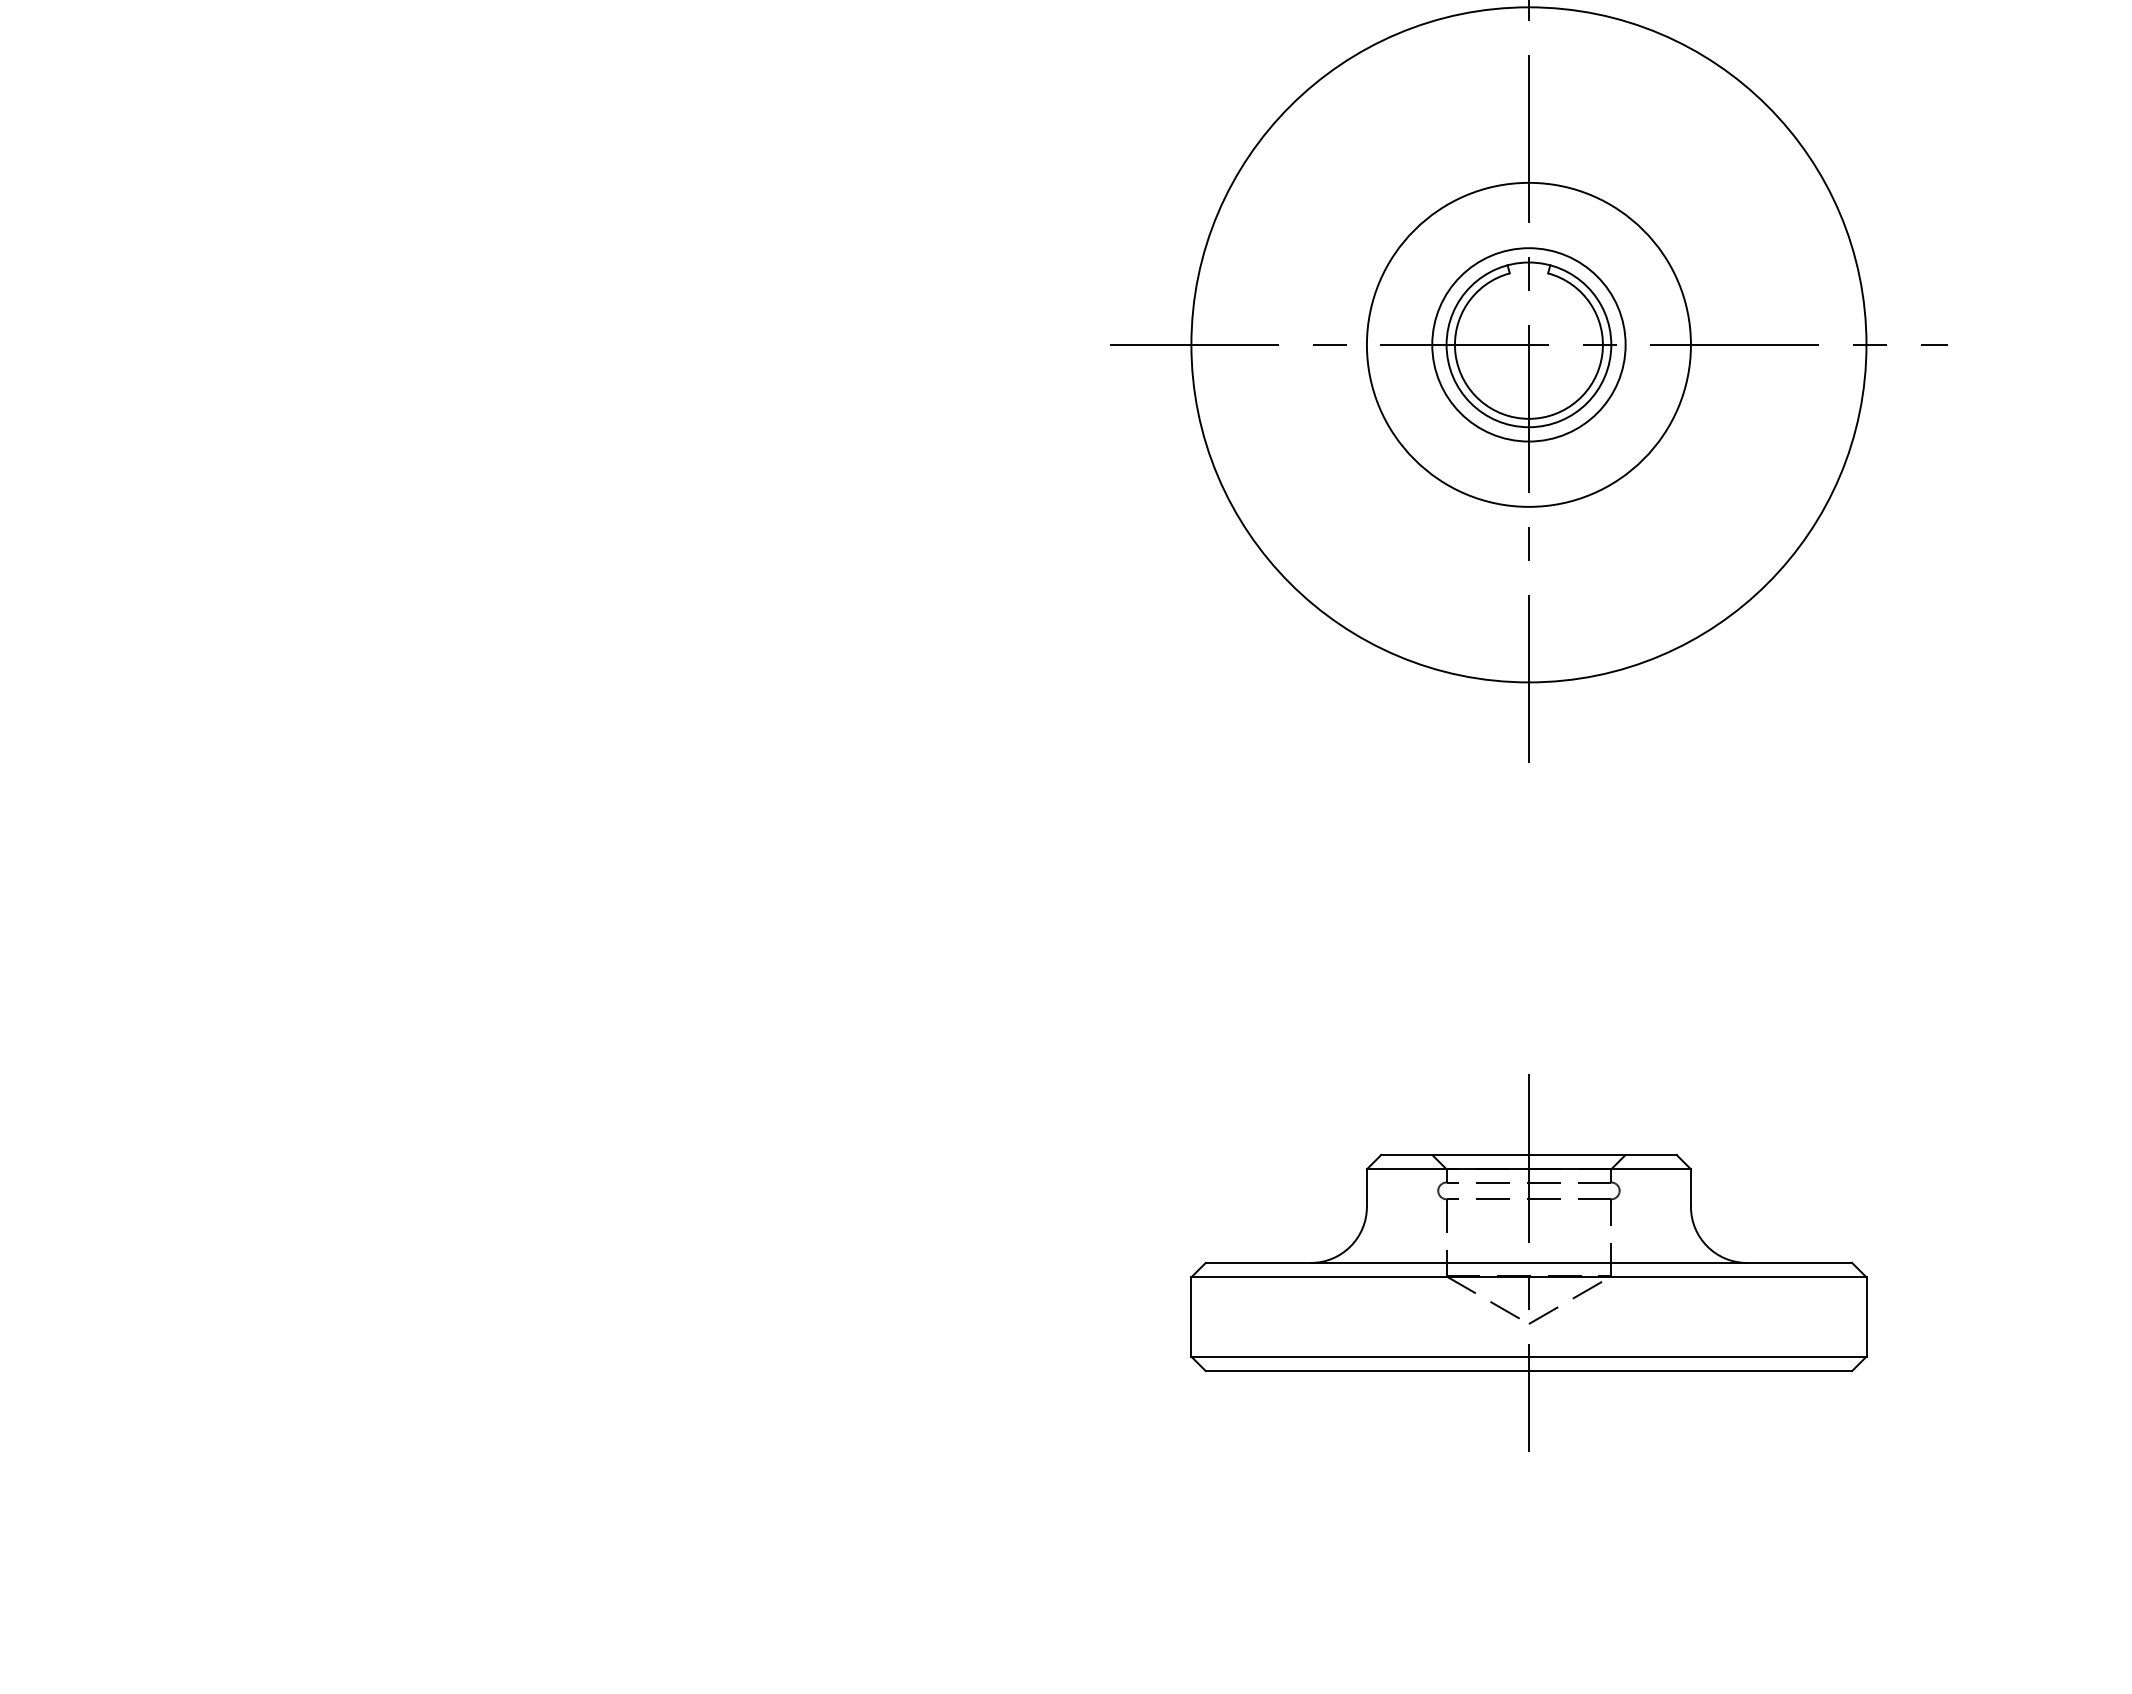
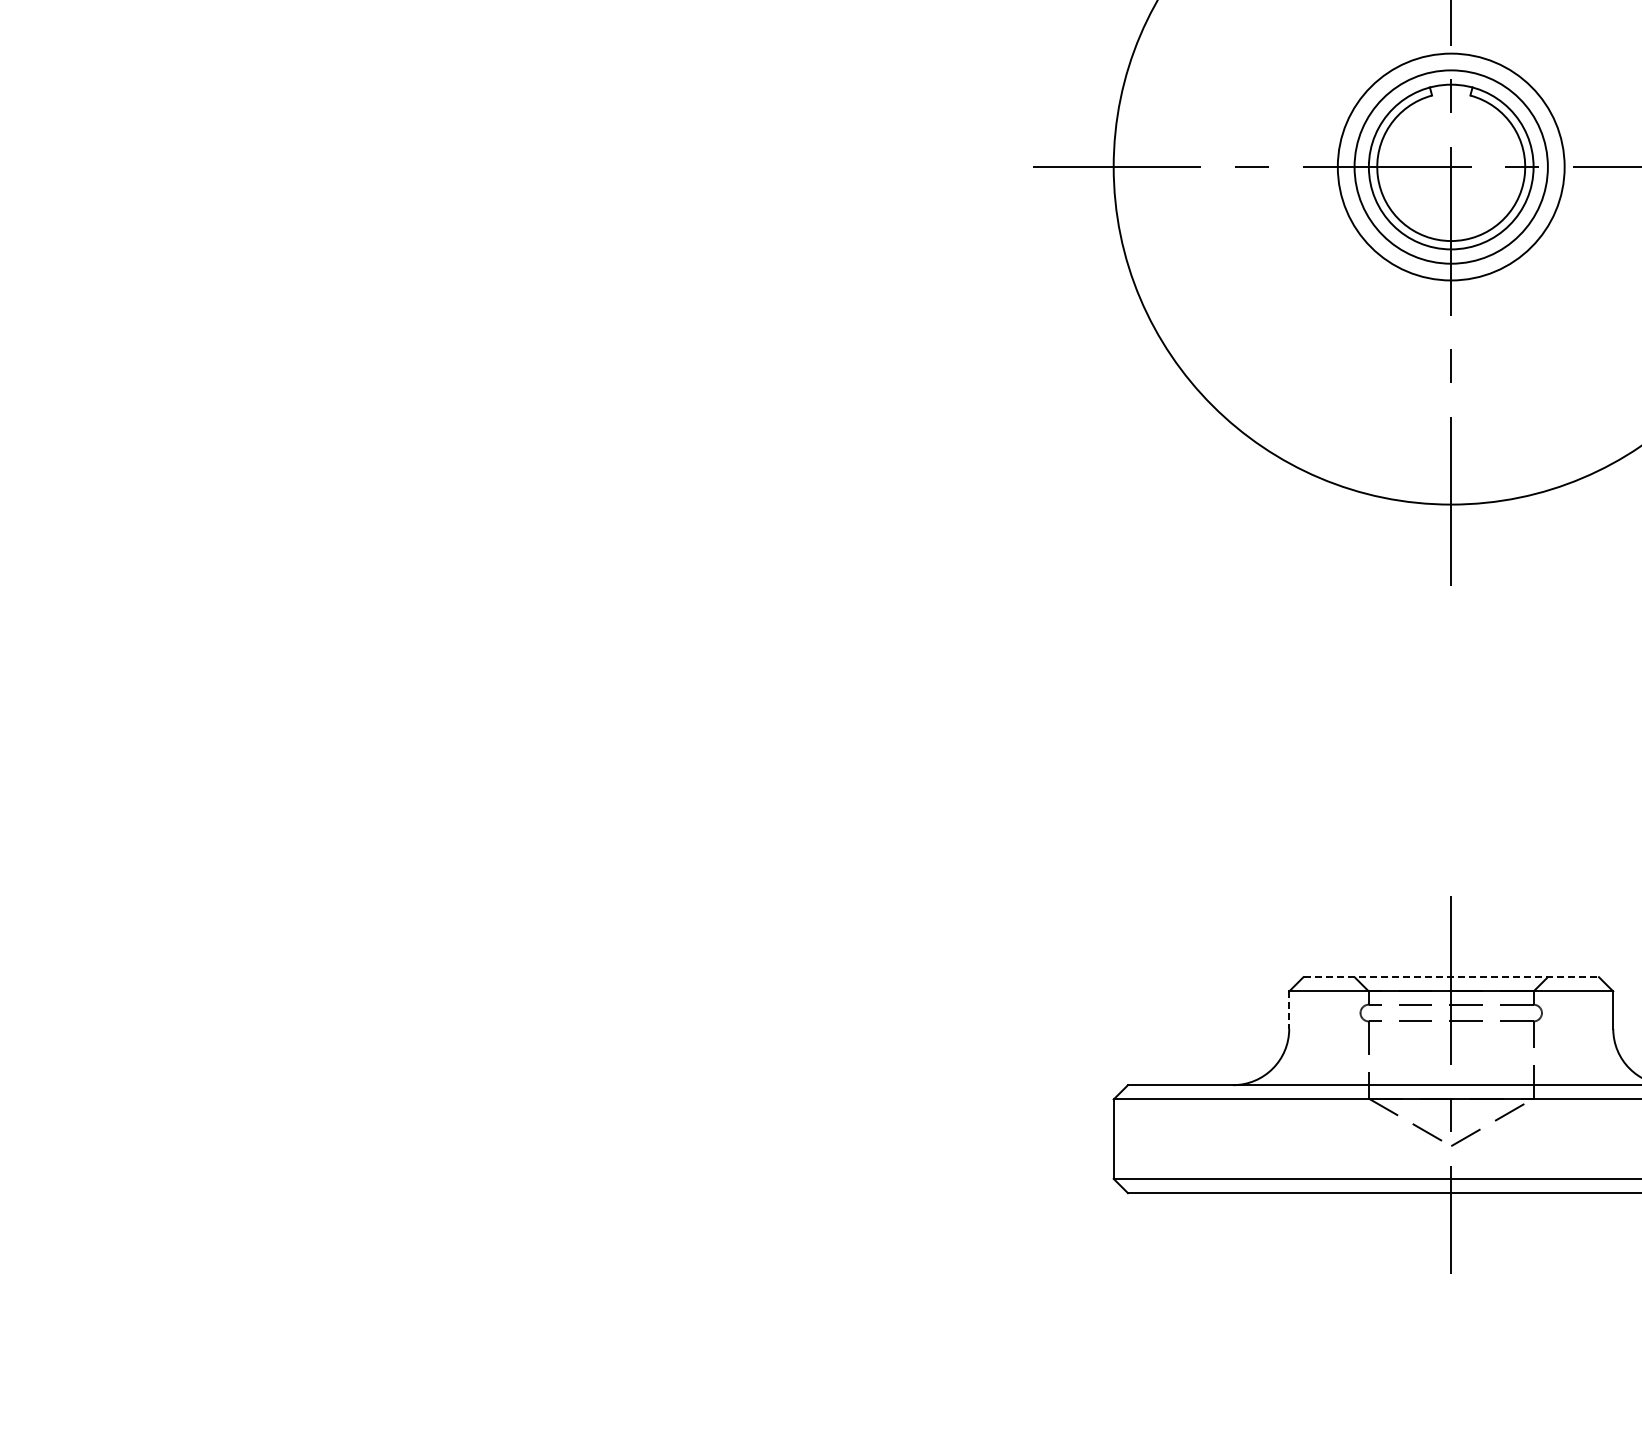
circle: (1528, 344) -> (1450, 166), size x0.7
line: (1528, 1154) -> (1450, 976), solid -> dashed
line: (1366, 1188) -> (1288, 1010), solid -> dashed

